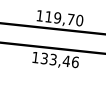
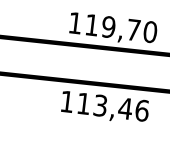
text: (43, 58) -> (82, 103), 133,46 -> 113,46

